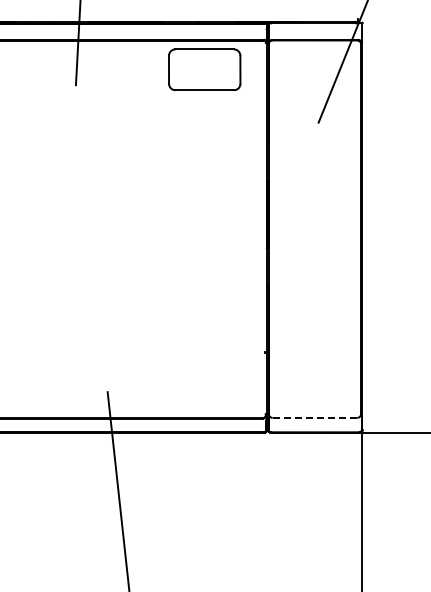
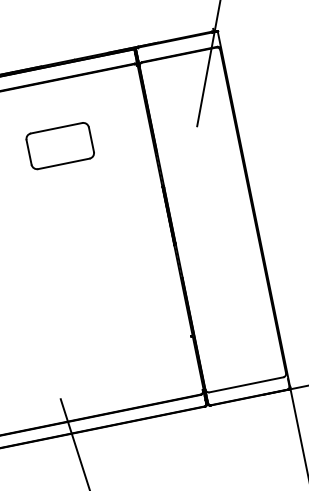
part: (204, 69) -> (60, 145), moved
line: (314, 417) -> (245, 384), dashed -> solid

